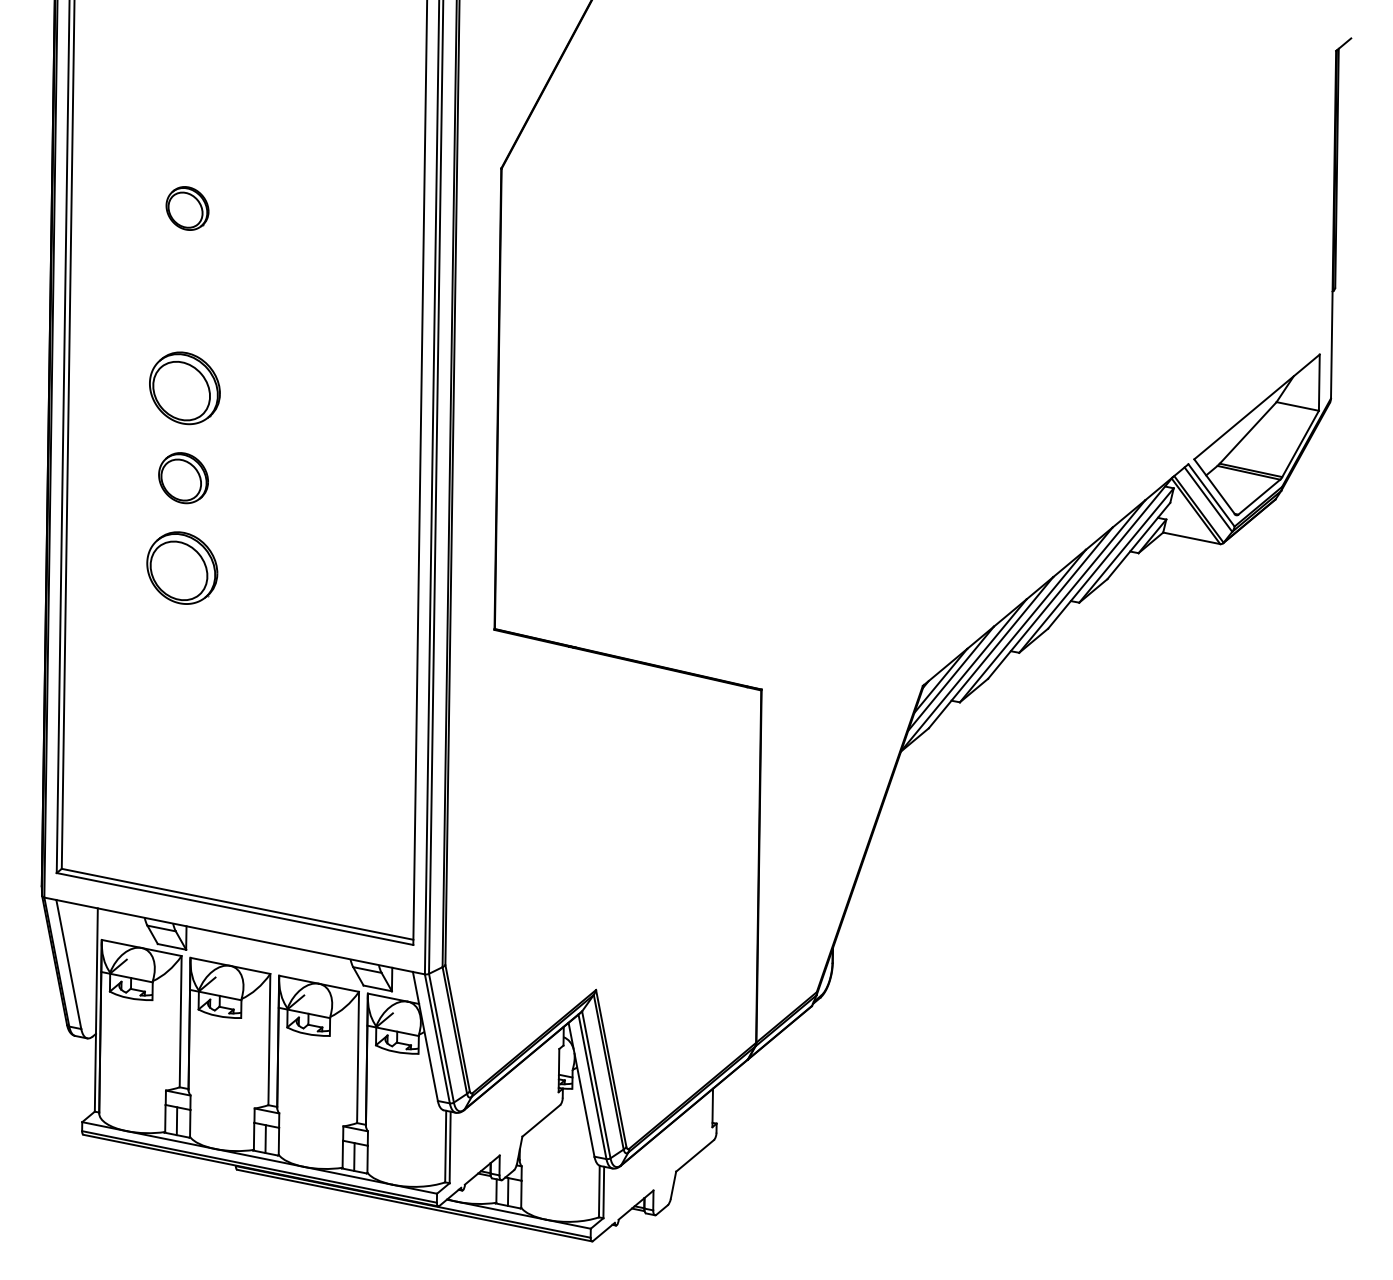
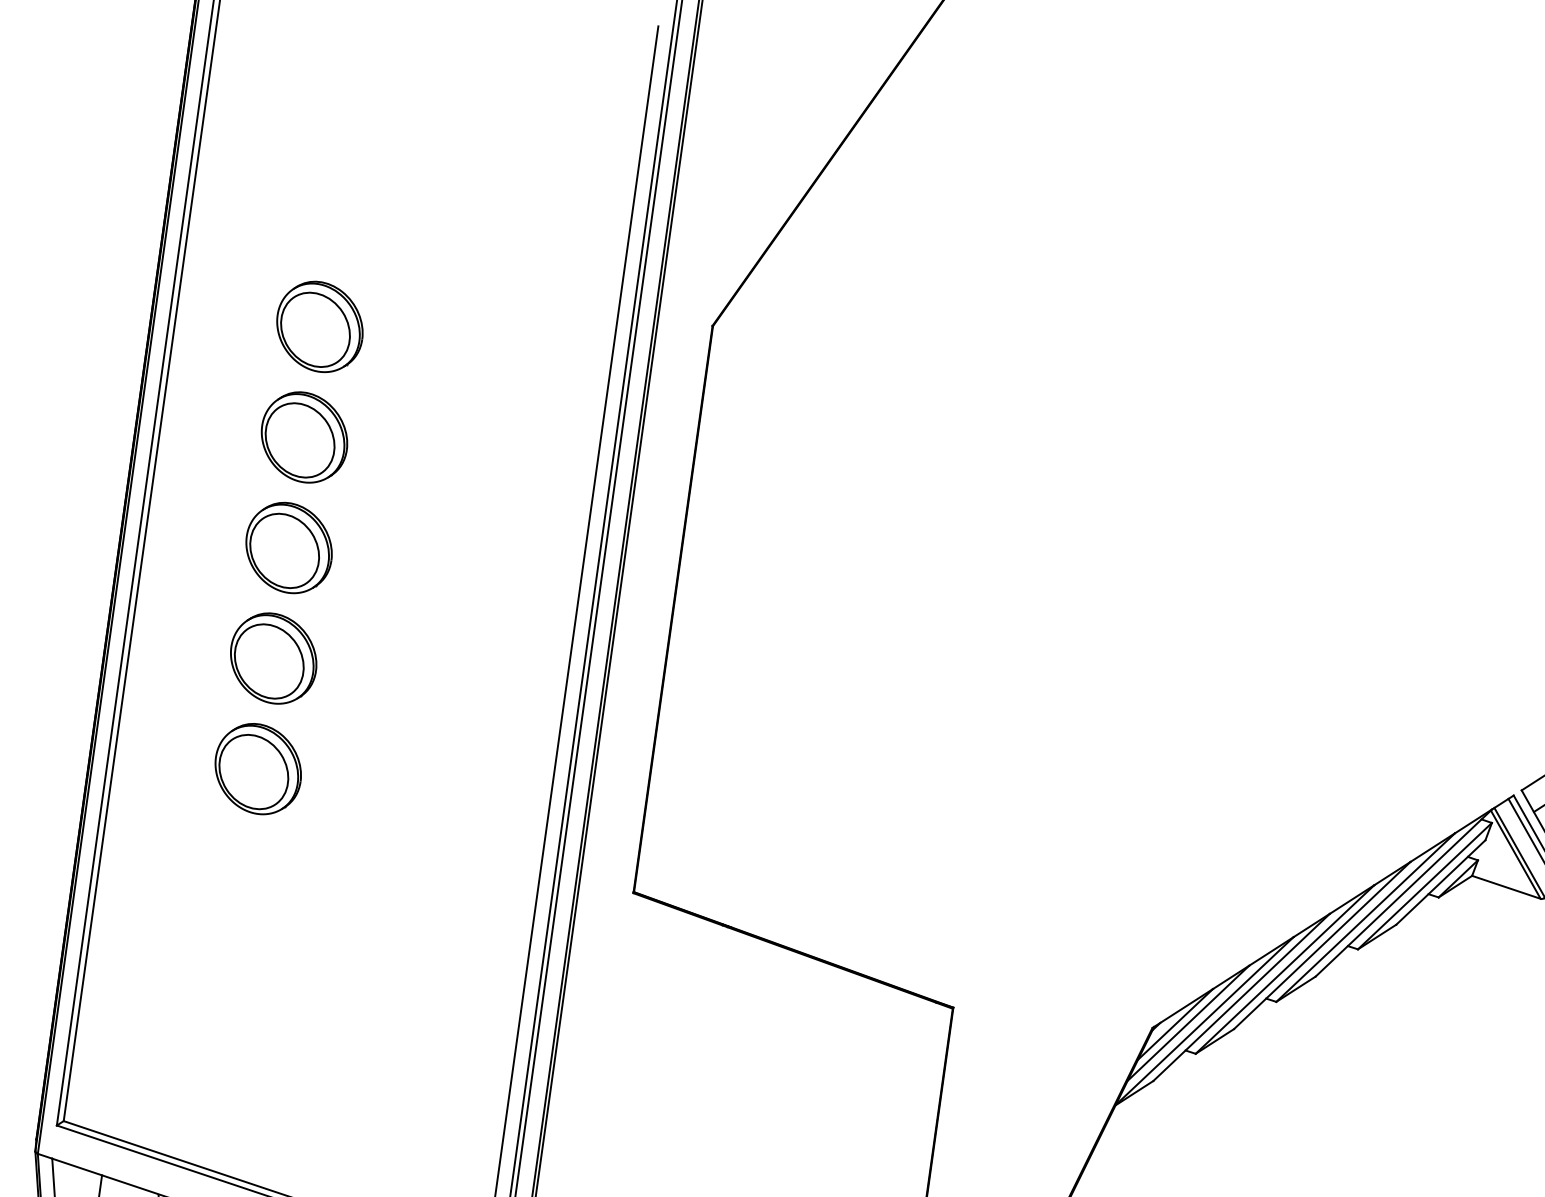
part: (187, 208) -> (319, 326), size x1.67
part: (186, 298) -> (304, 437), added
part: (183, 477) -> (273, 657), size x1.43

